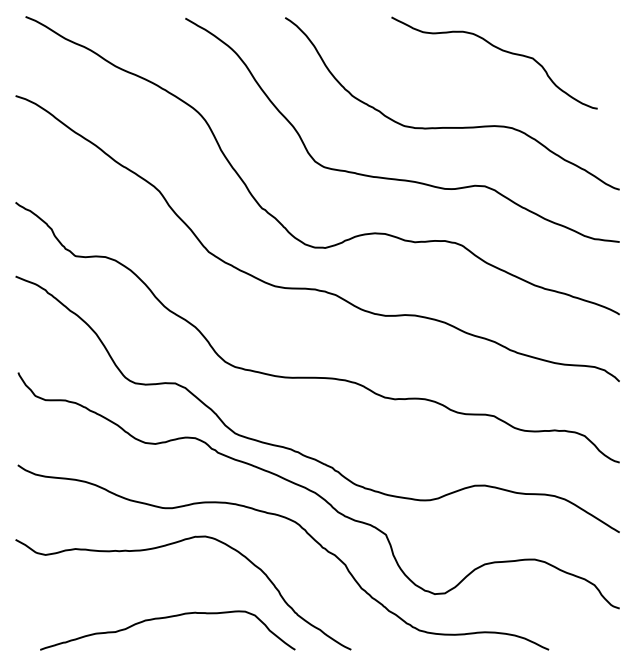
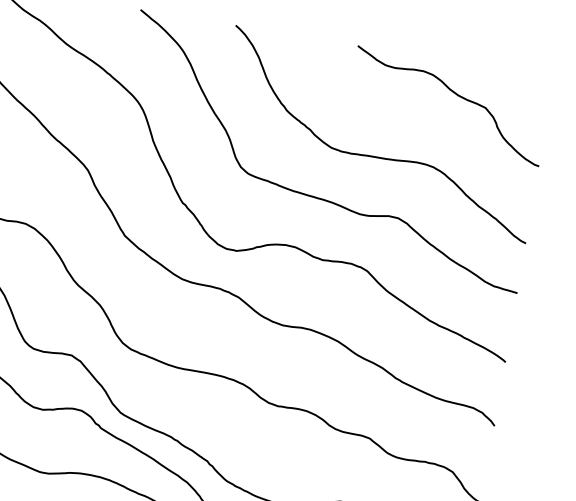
curve: (500, 50) -> (456, 95), moved

